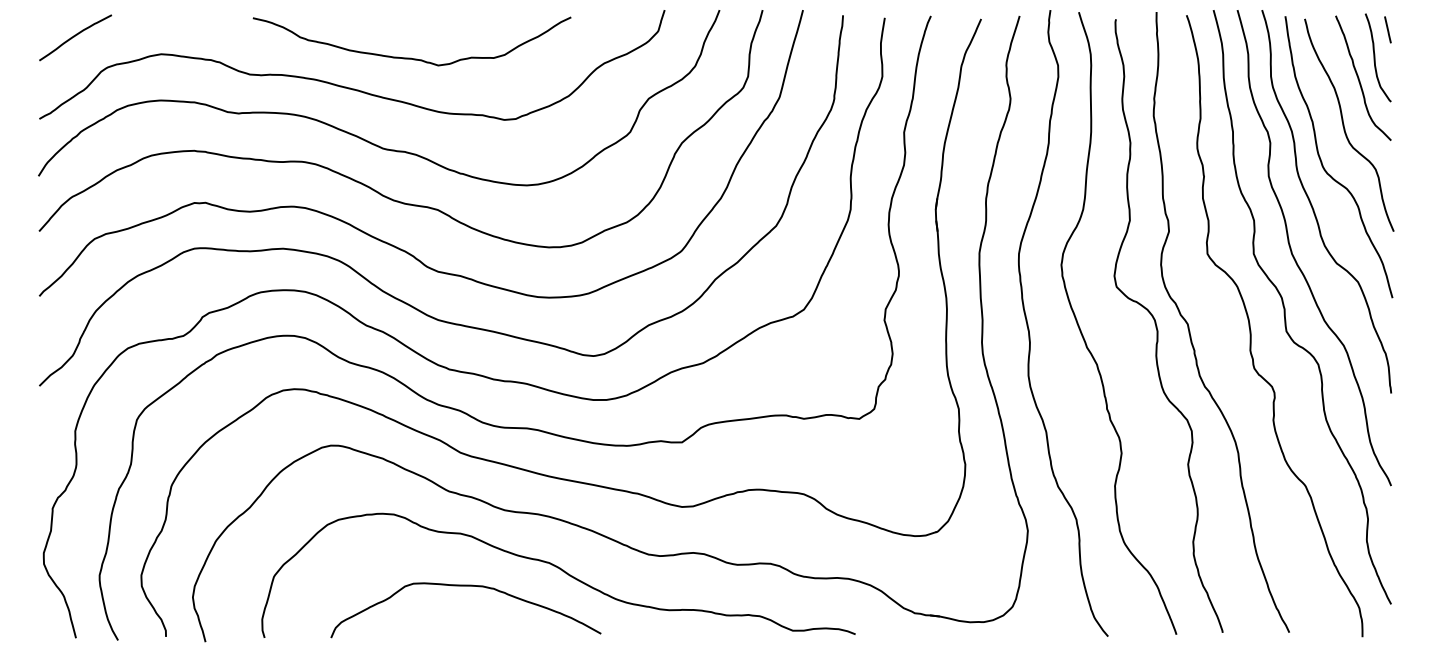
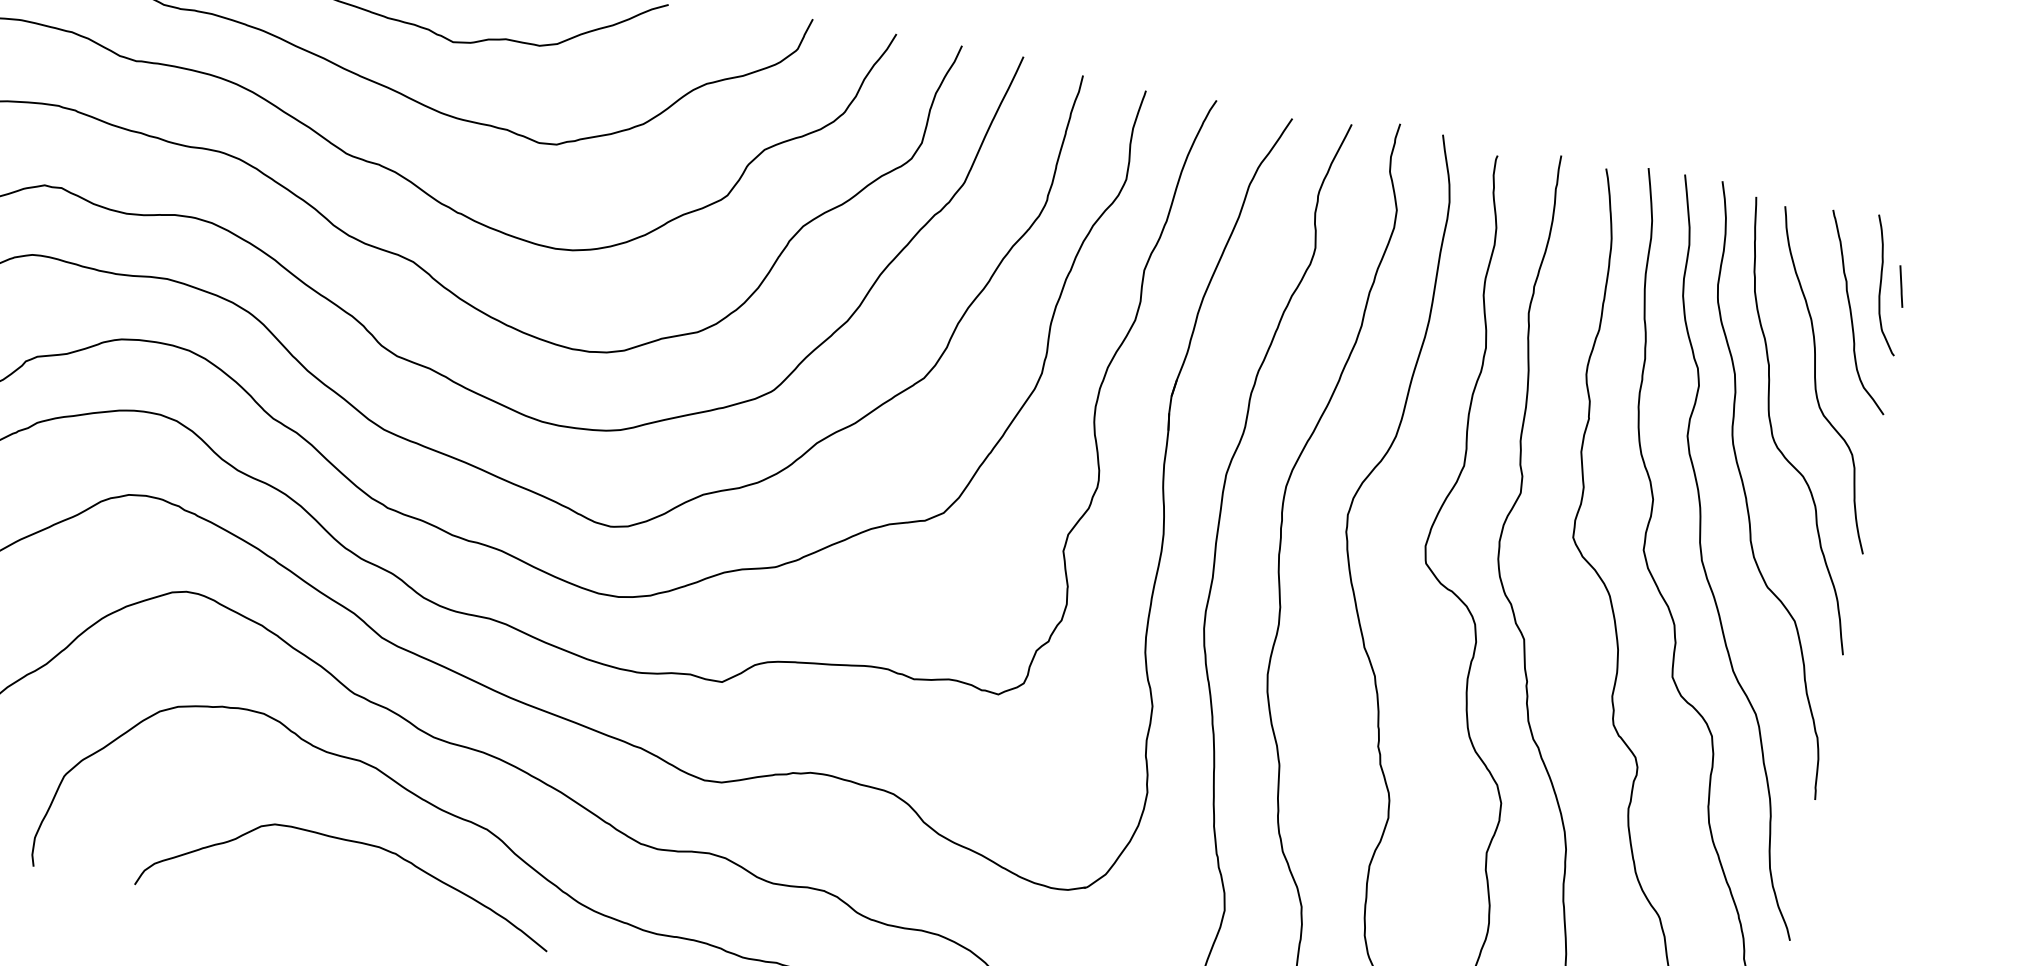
line: (1387, 29) -> (1900, 285), moved

